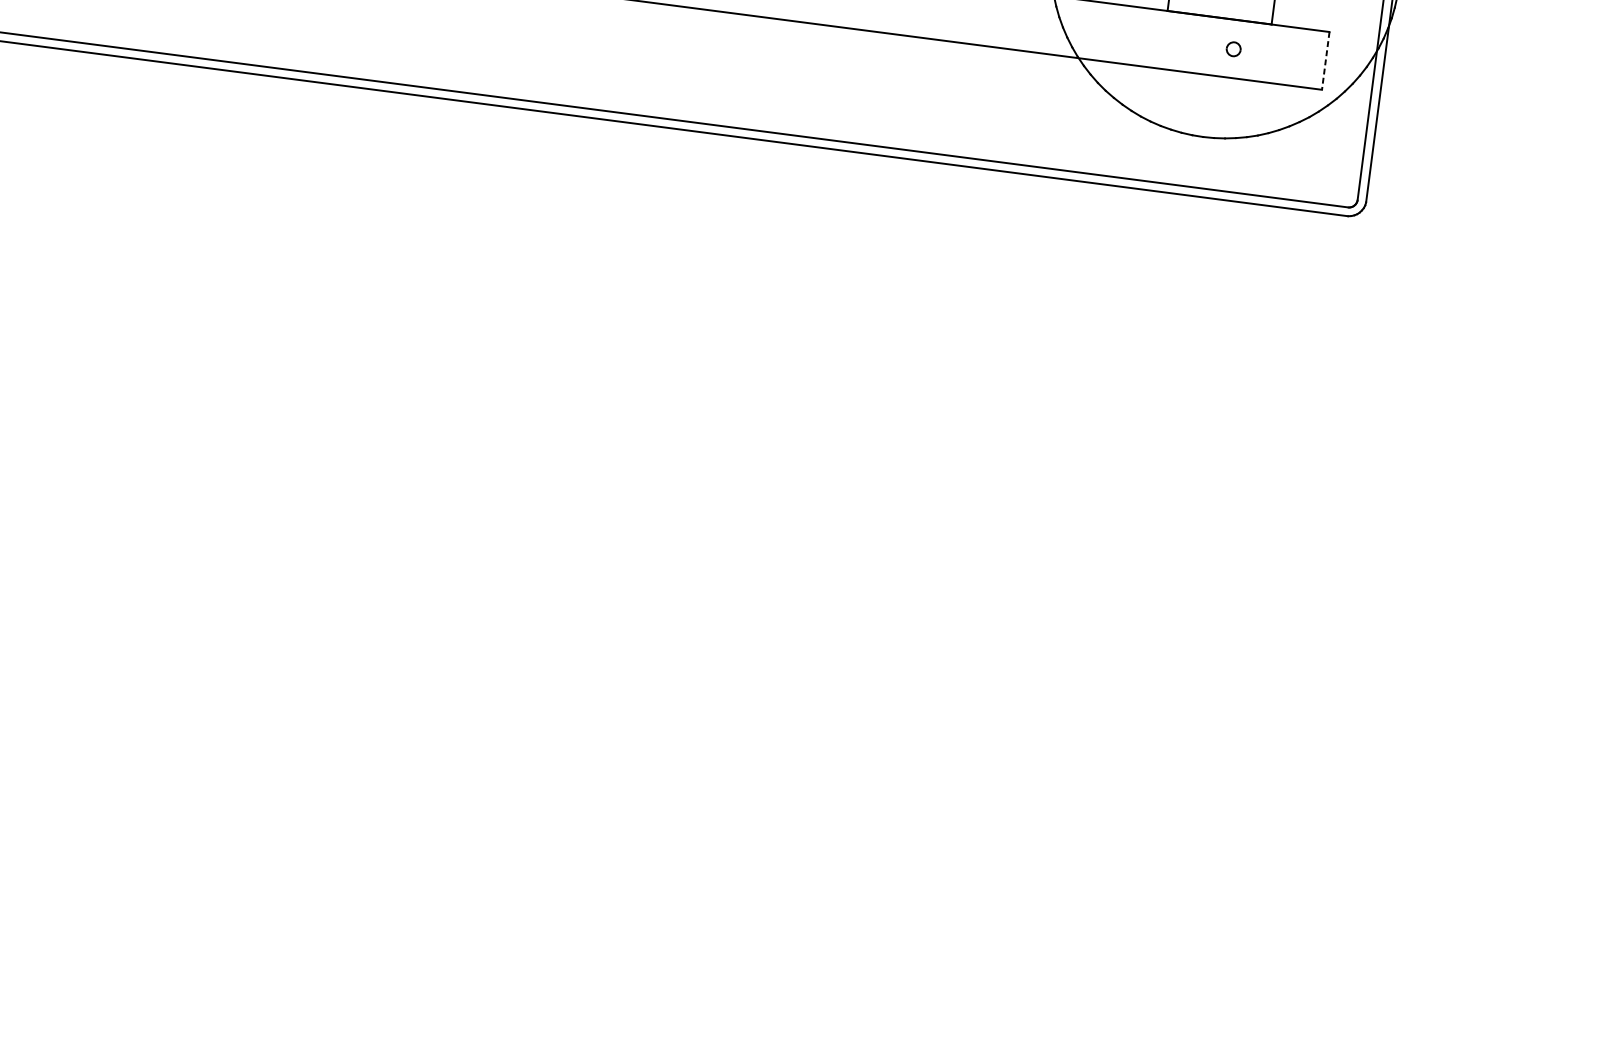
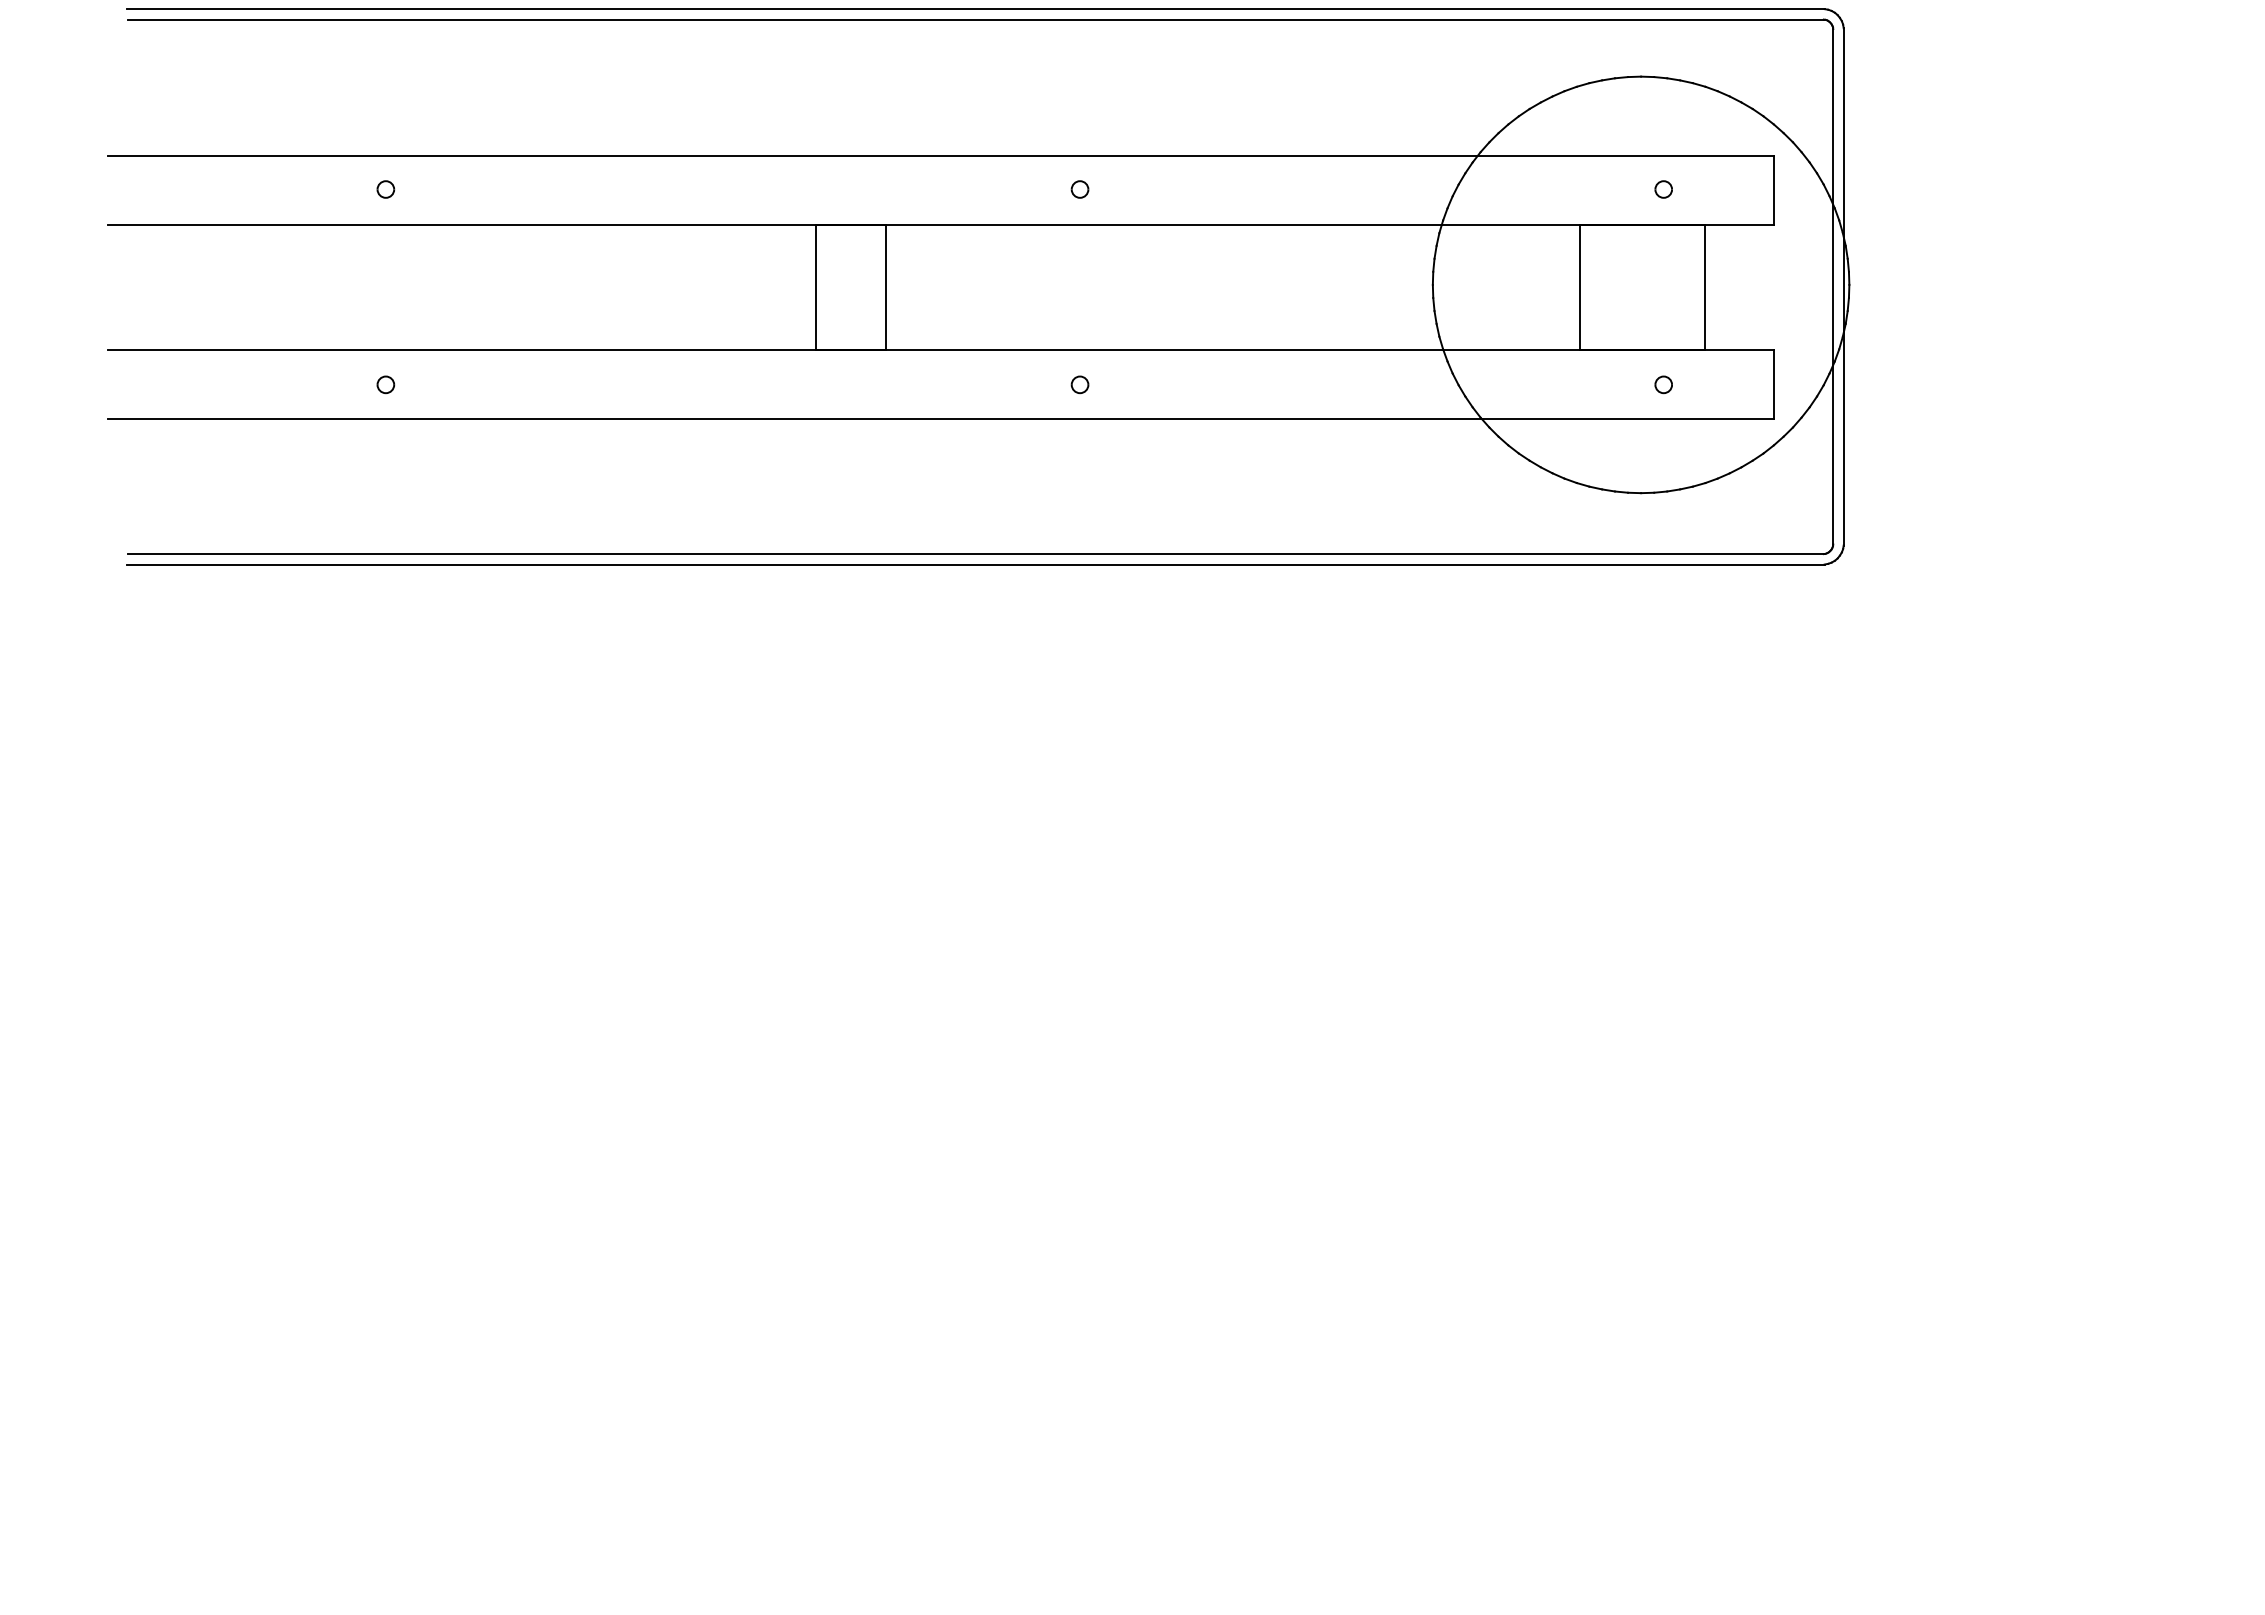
line: (1325, 60) -> (1774, 384), dashed -> solid

